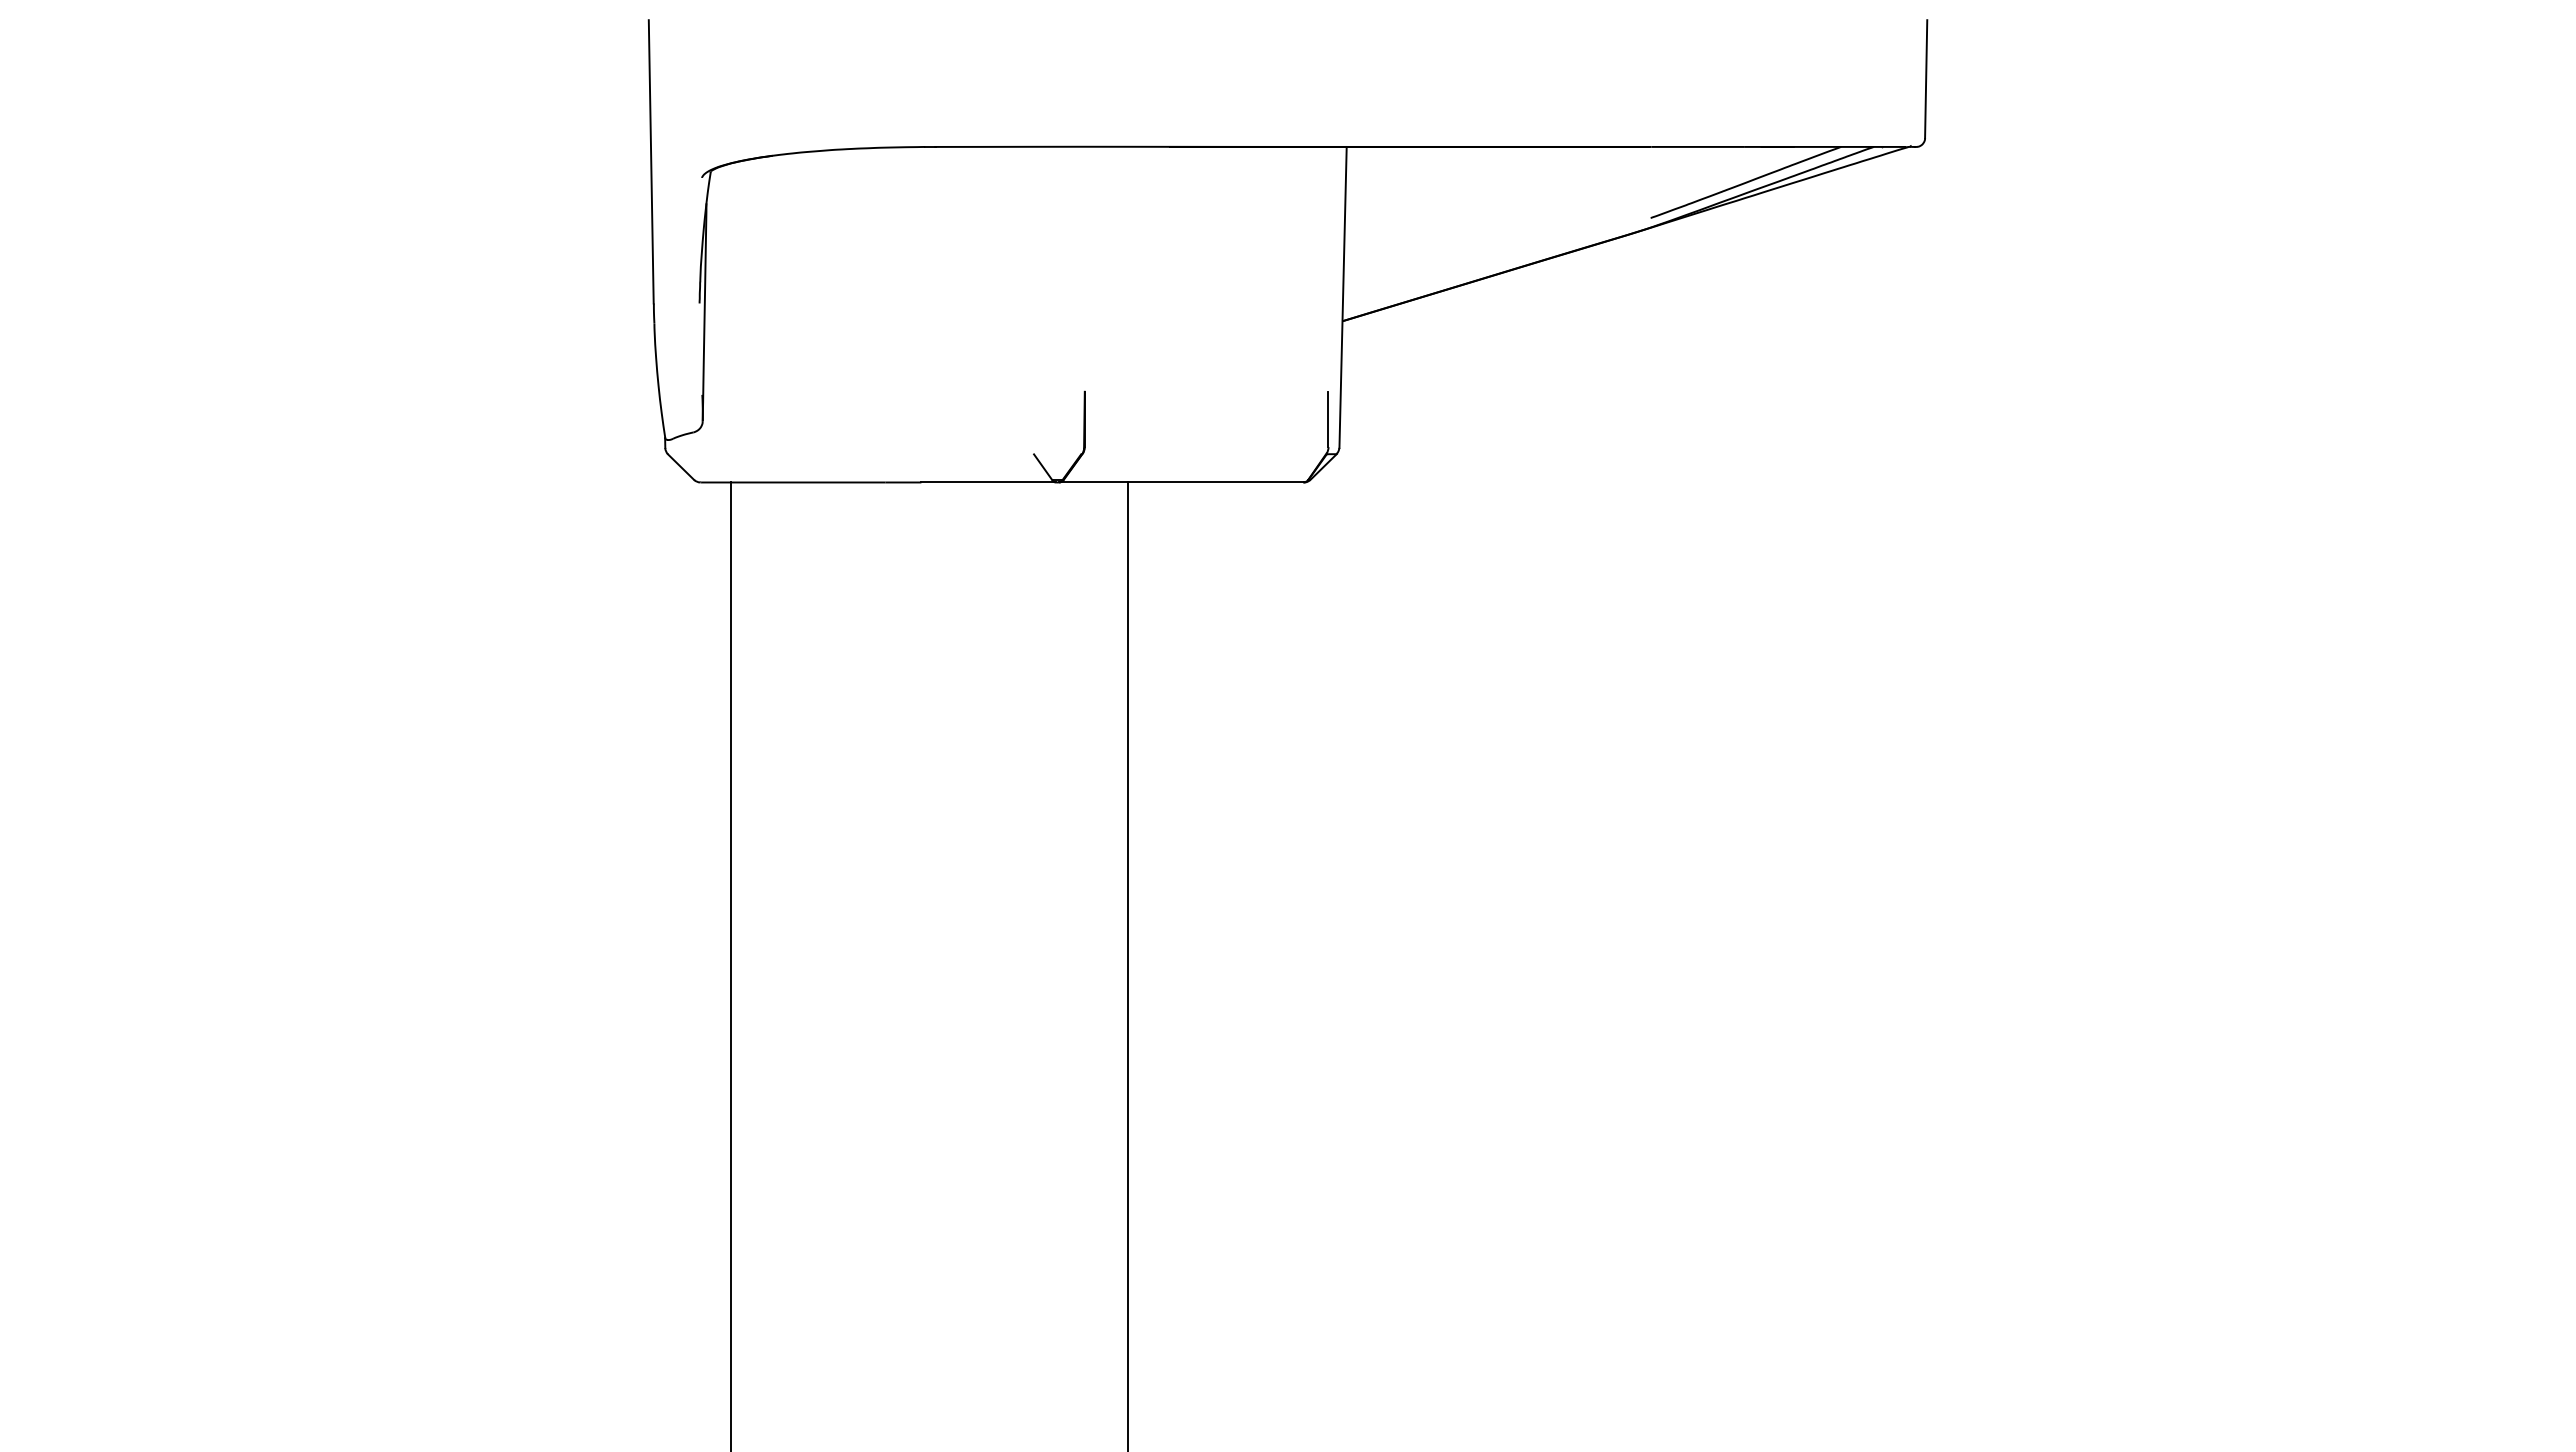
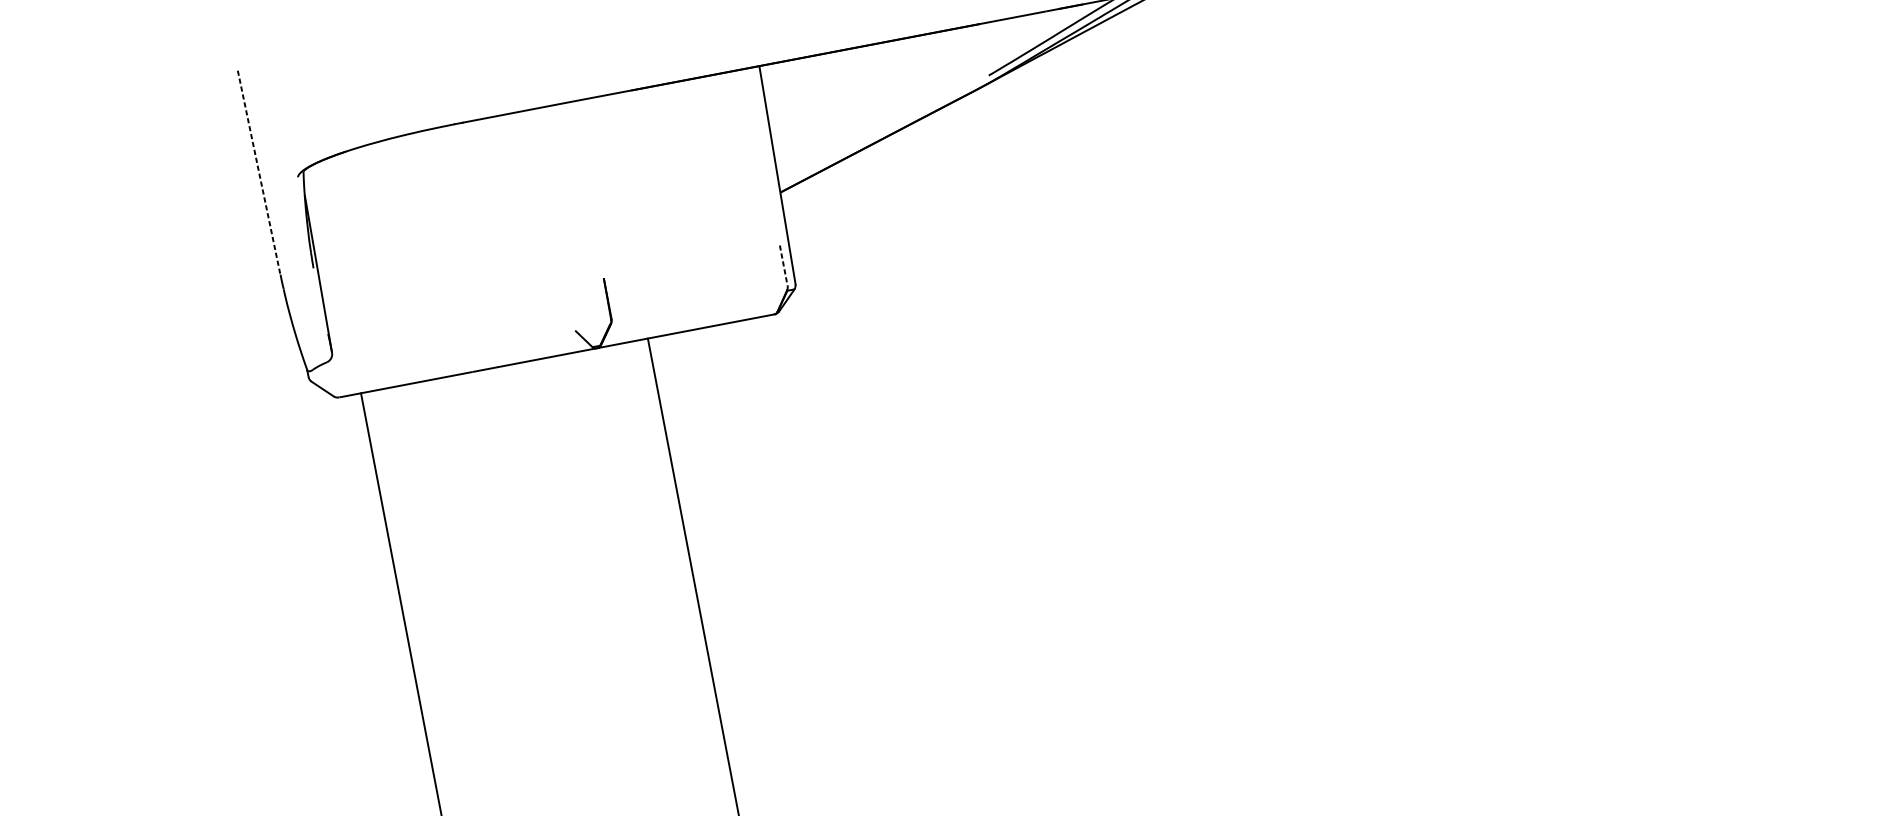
line: (651, 161) -> (259, 172), solid -> dashed
line: (1328, 419) -> (783, 265), solid -> dashed

